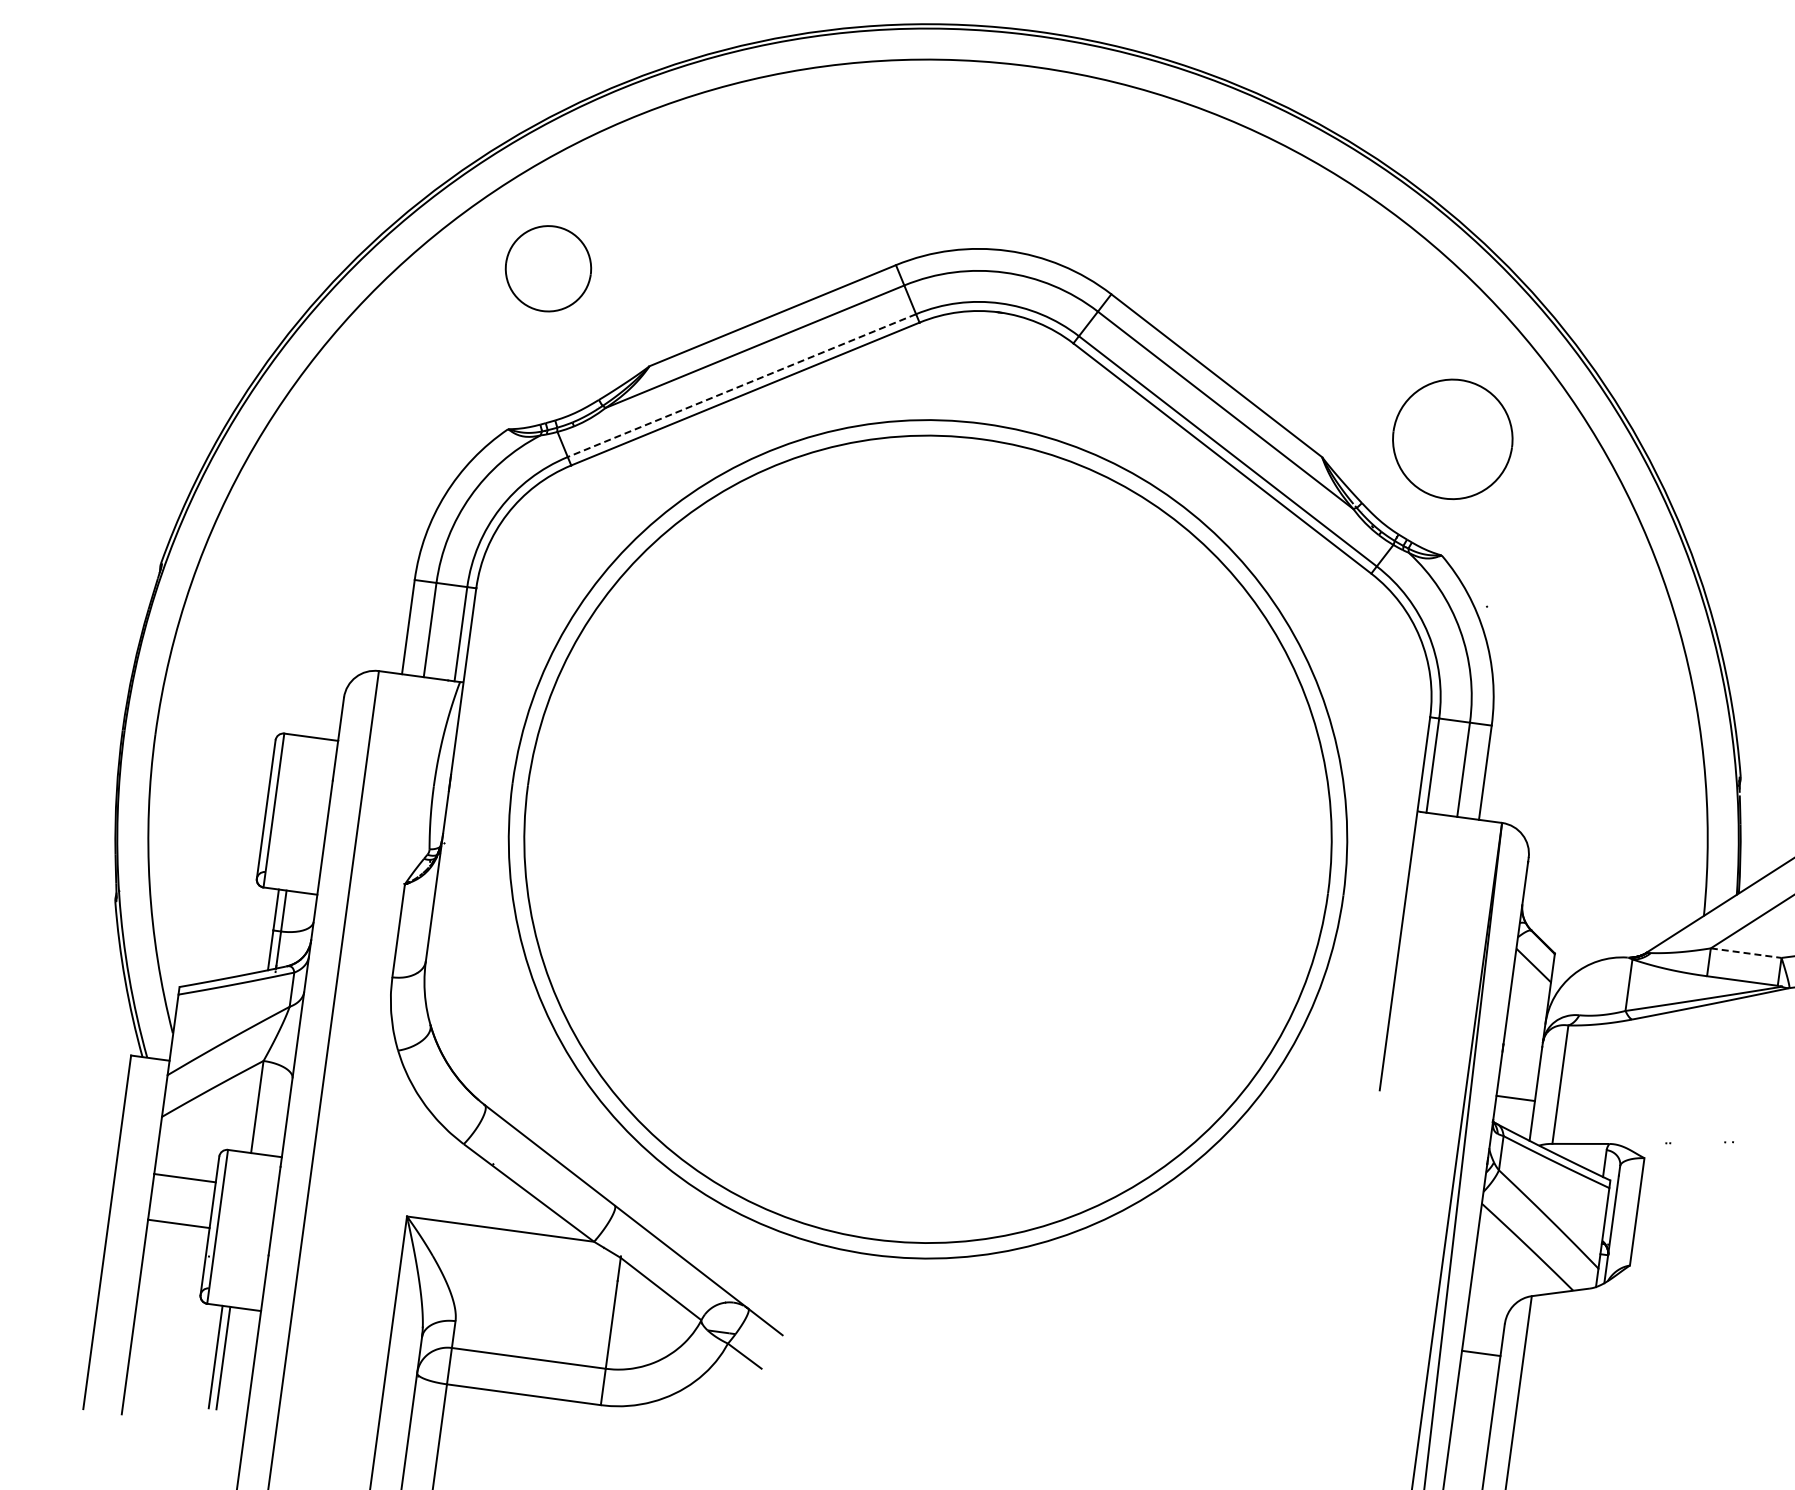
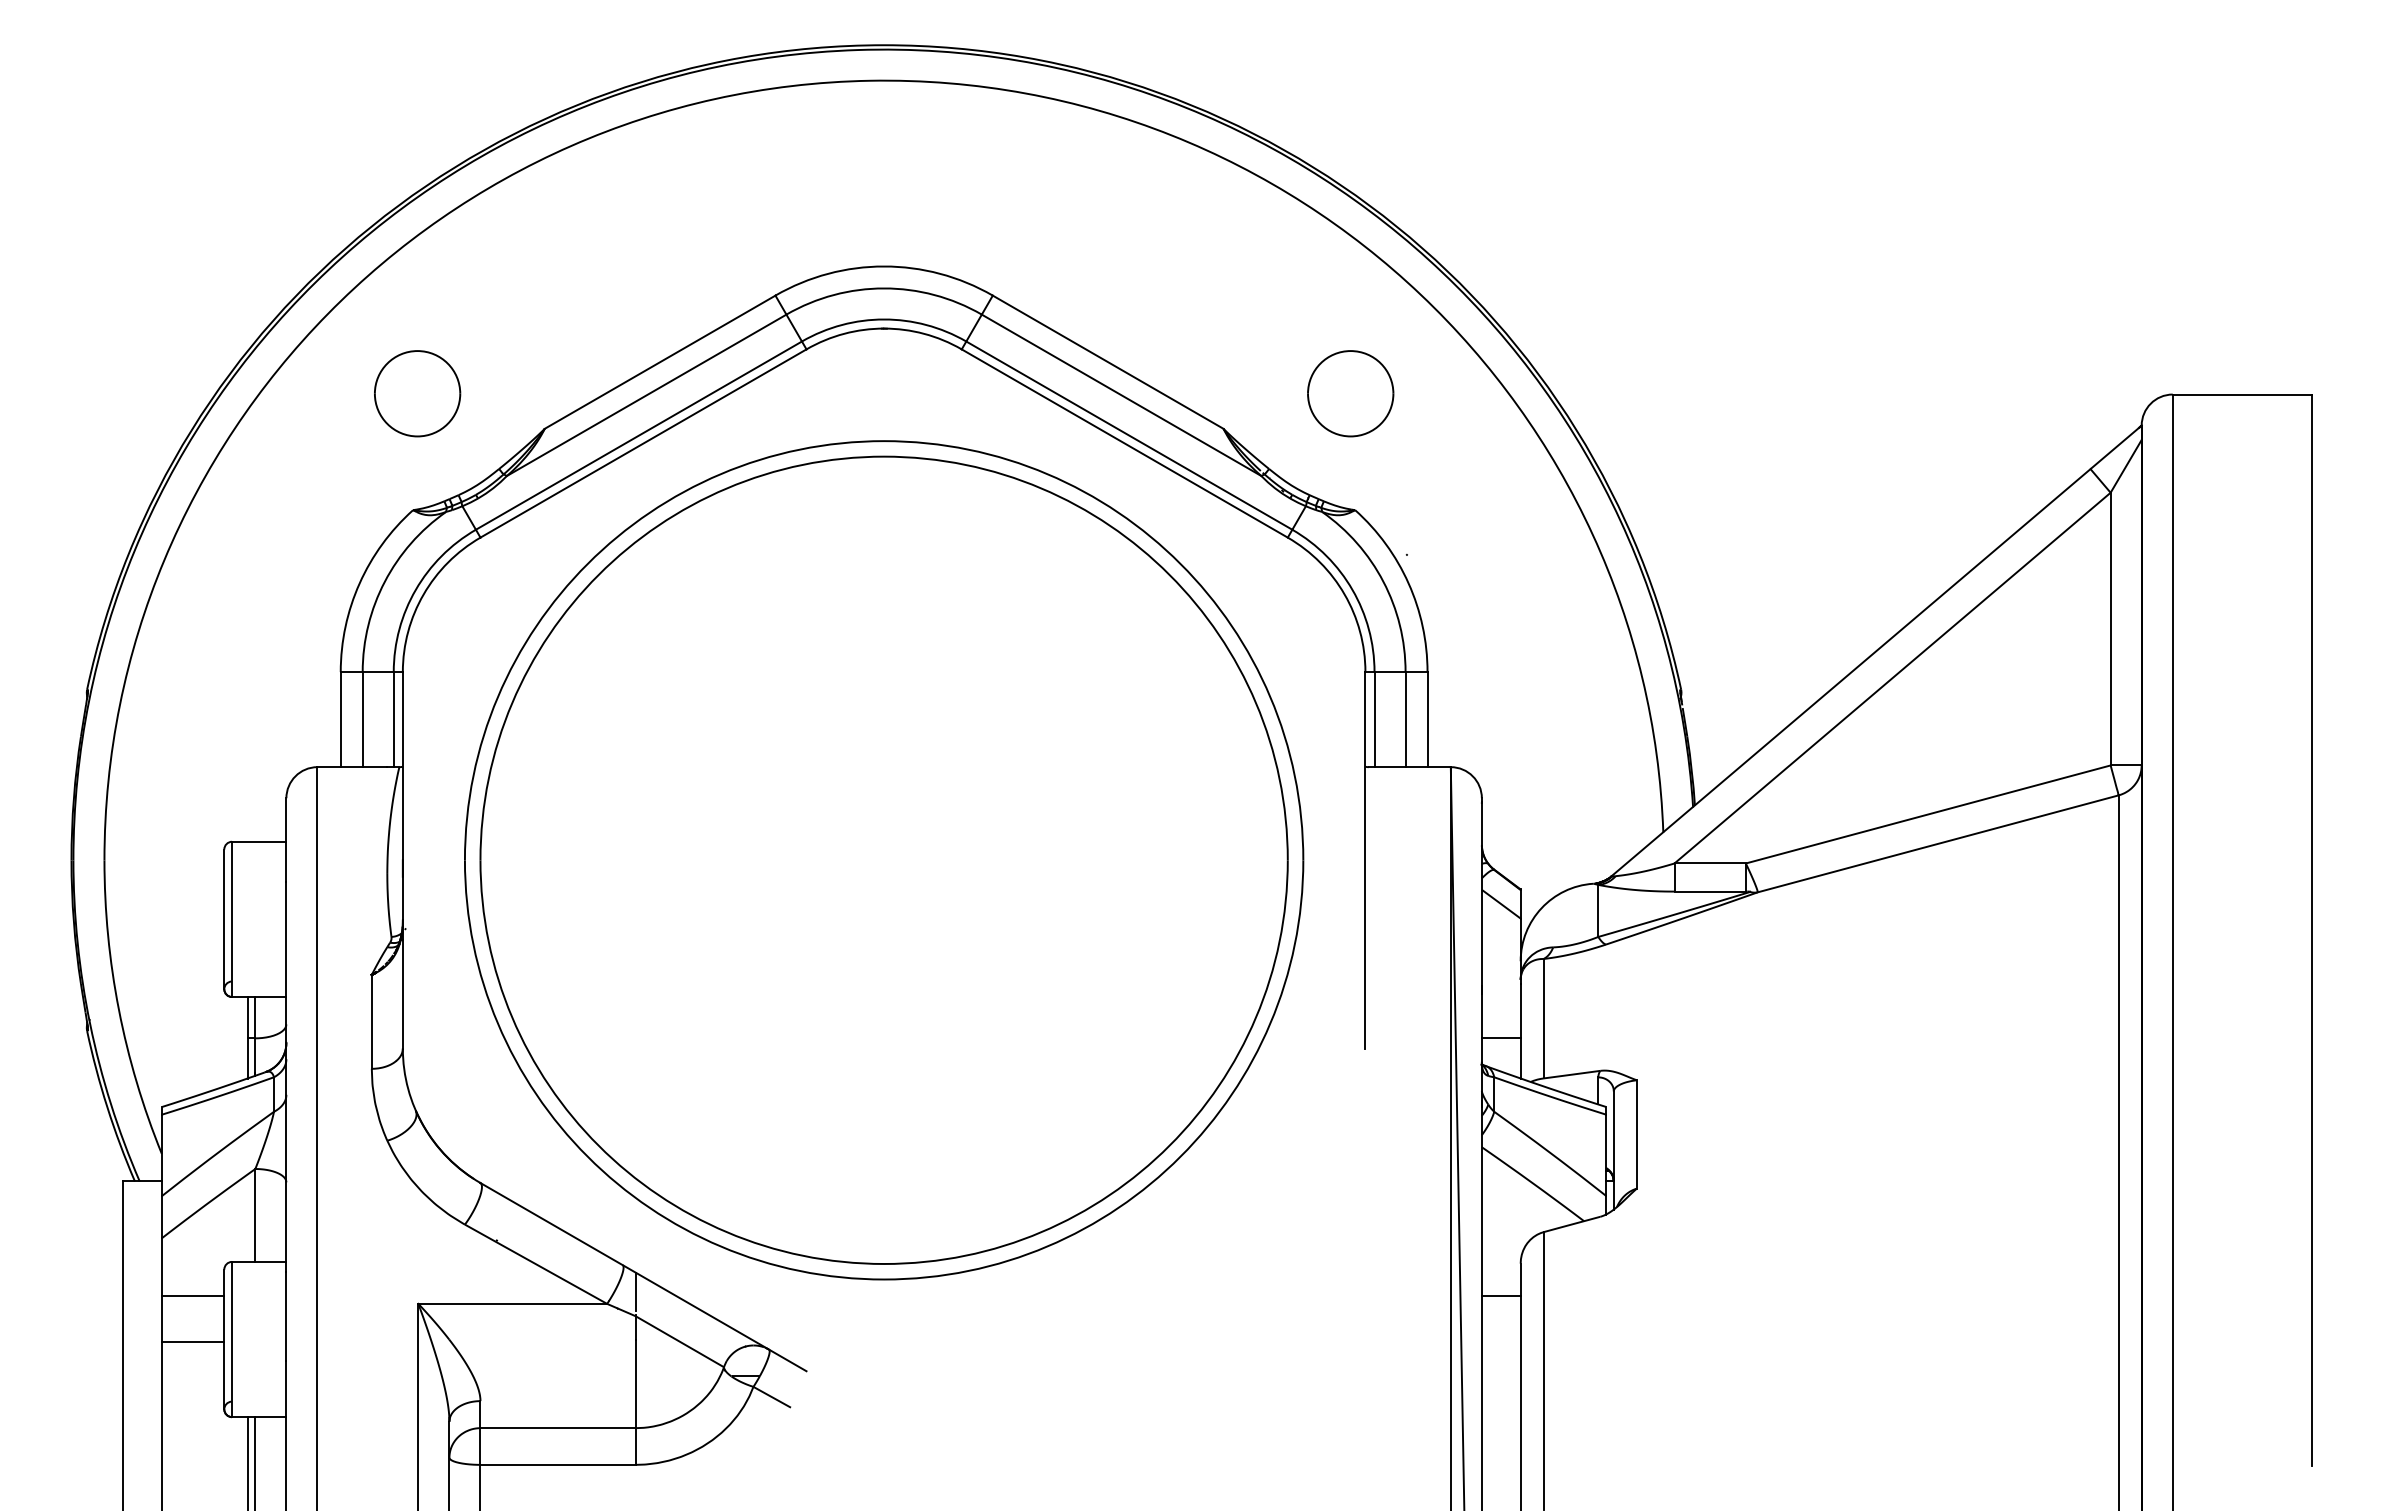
part: (548, 268) -> (417, 393), moved
line: (741, 385) -> (638, 435), dashed -> solid
part: (1452, 439) -> (1350, 393), size x0.71
line: (1746, 953) -> (1710, 863), dashed -> solid
line: (623, 1233) -> (635, 1291), added

